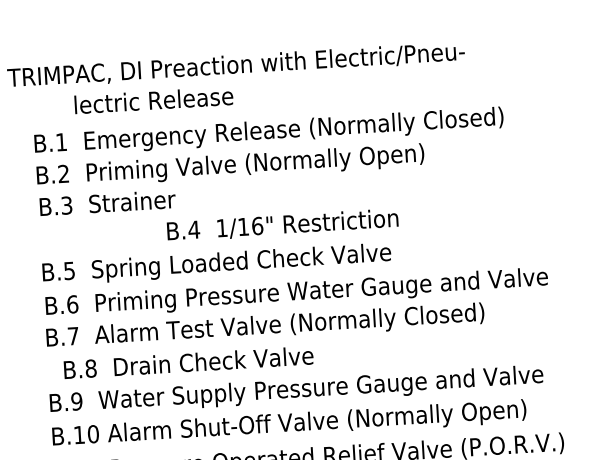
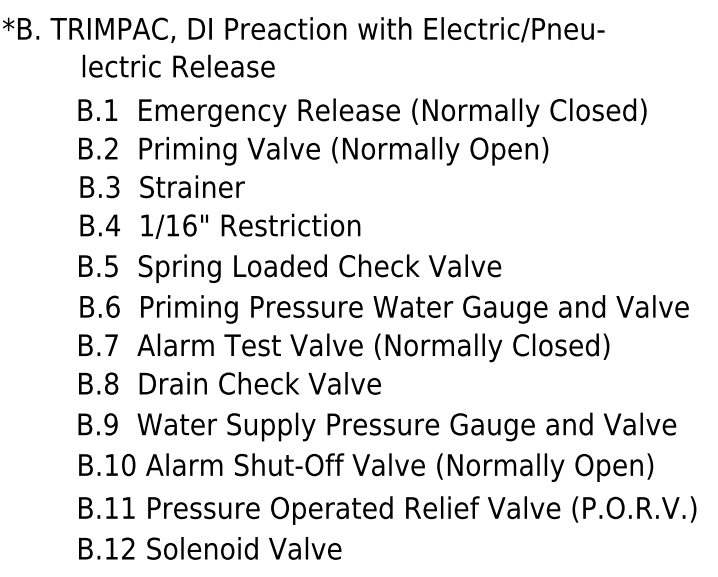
text: (153, 99) -> (178, 65), moved
text: (282, 224) -> (220, 225), moved
text: (188, 362) -> (229, 383), moved

